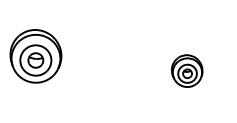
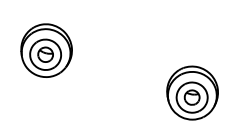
part: (187, 70) -> (192, 92), size x1.67

